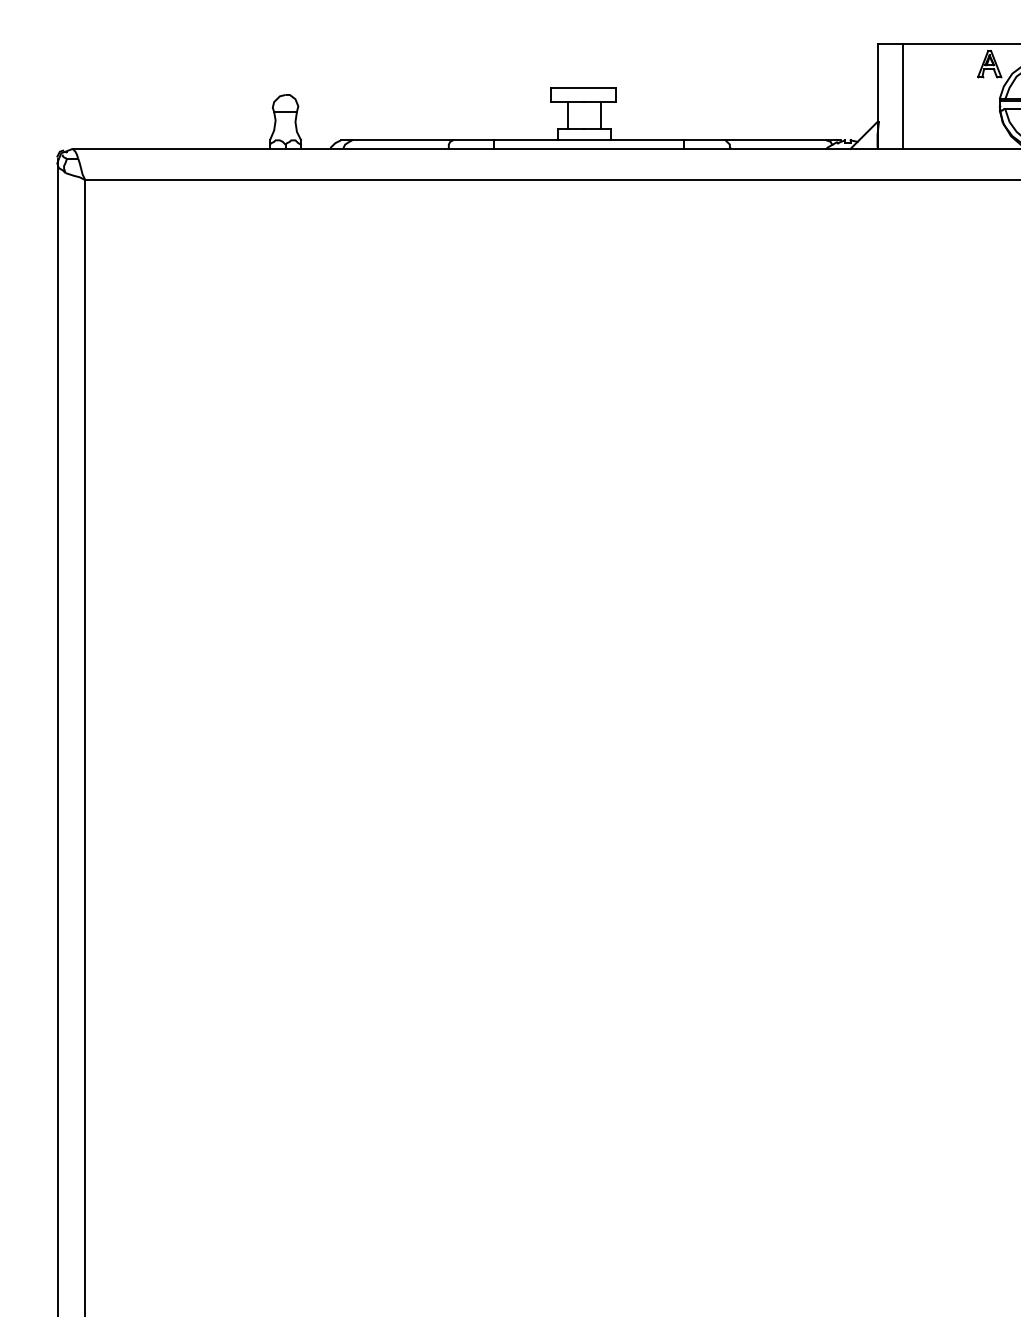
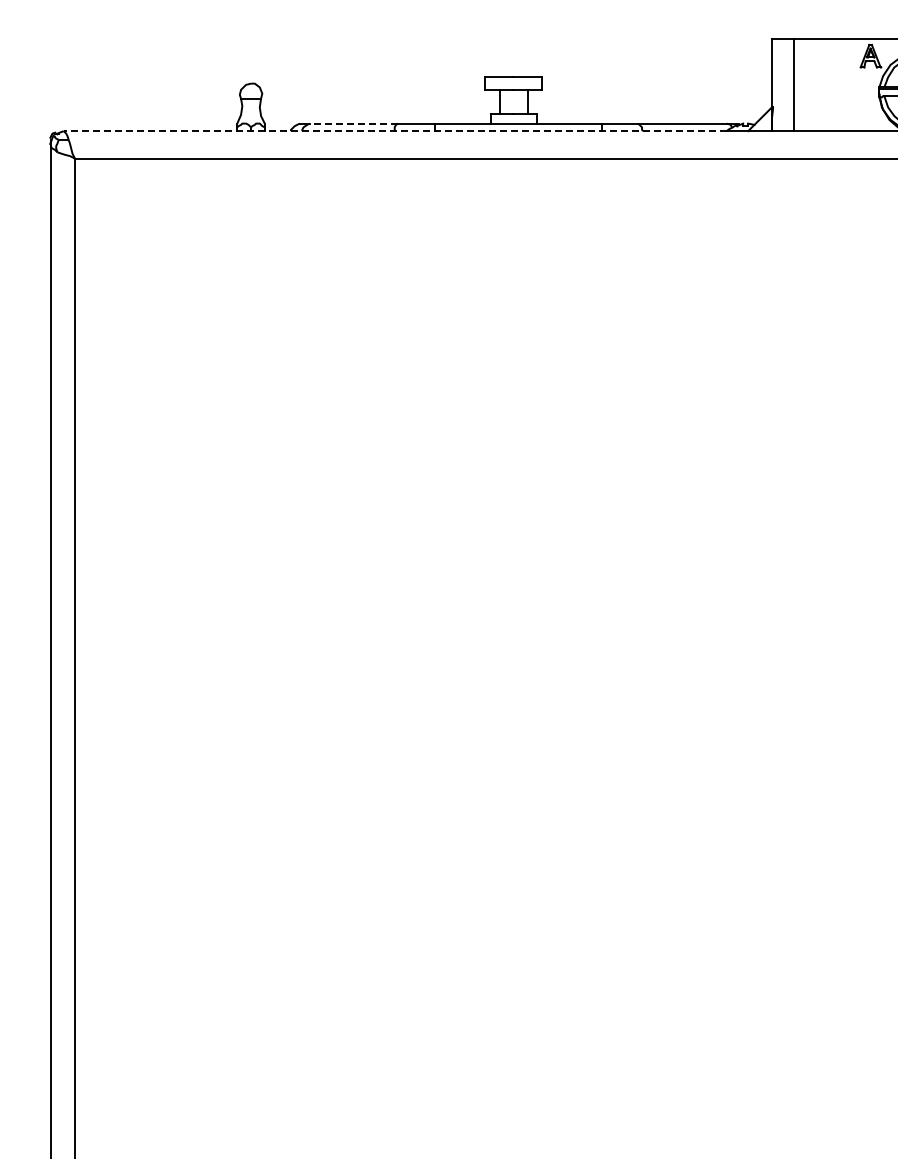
line: (401, 140) -> (353, 123), solid -> dashed
line: (449, 149) -> (395, 131), solid -> dashed

